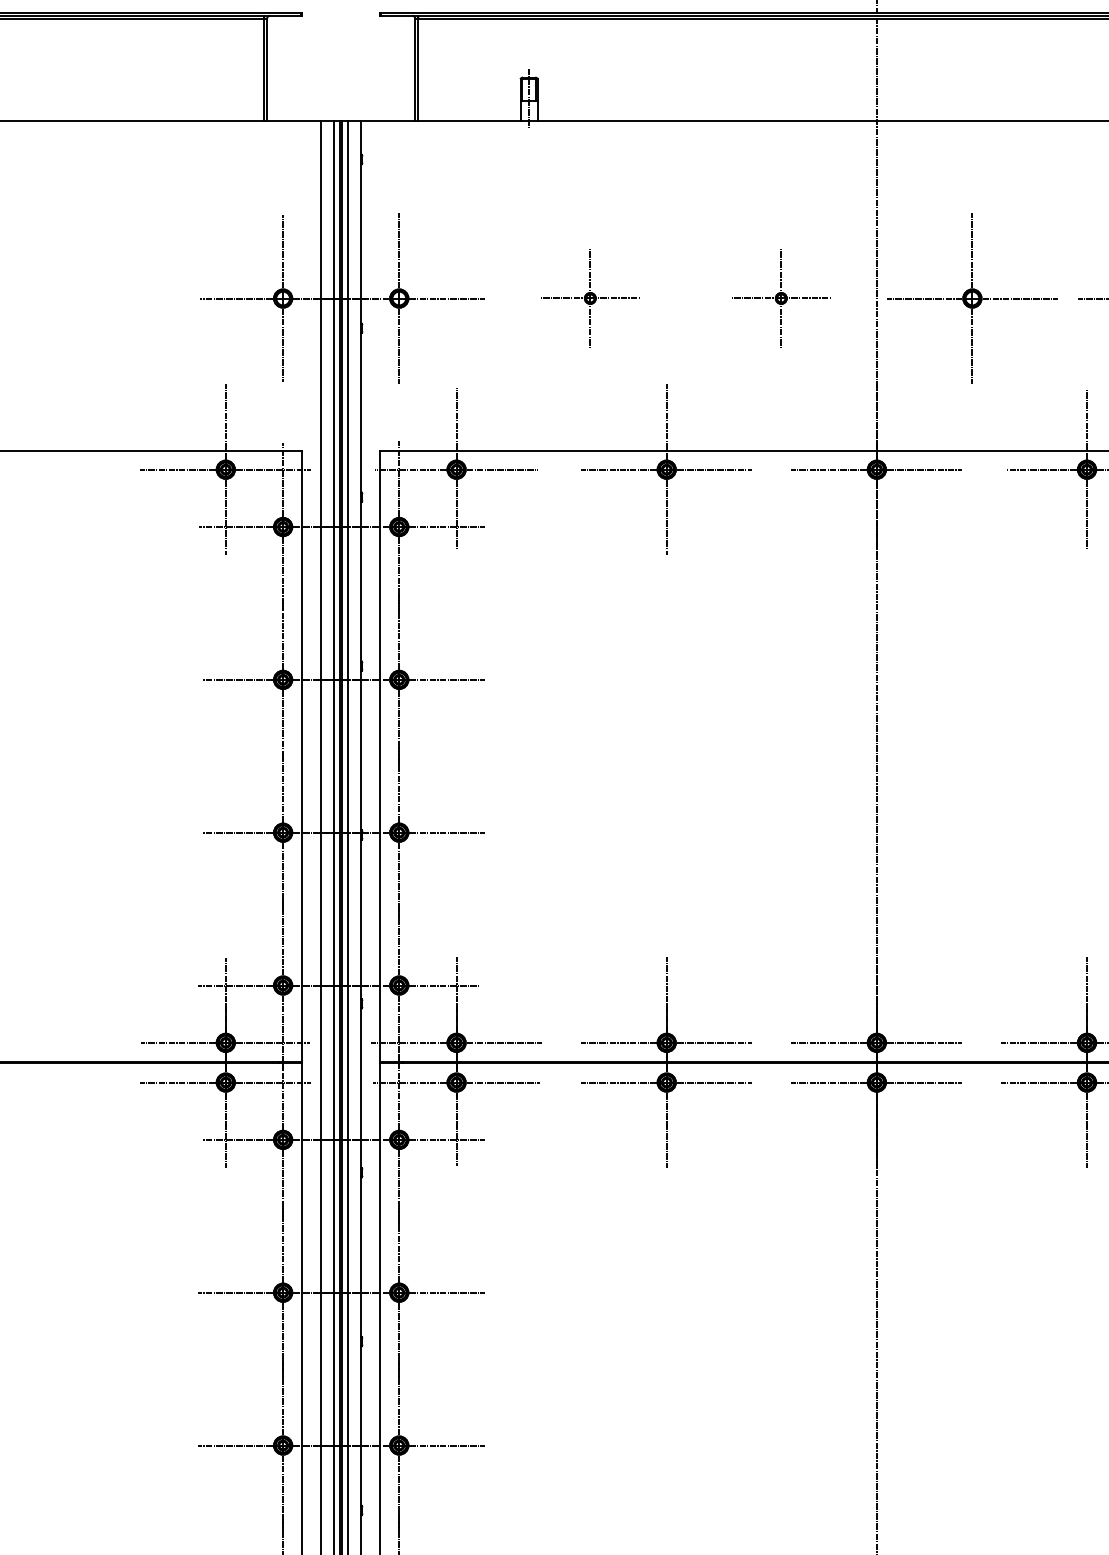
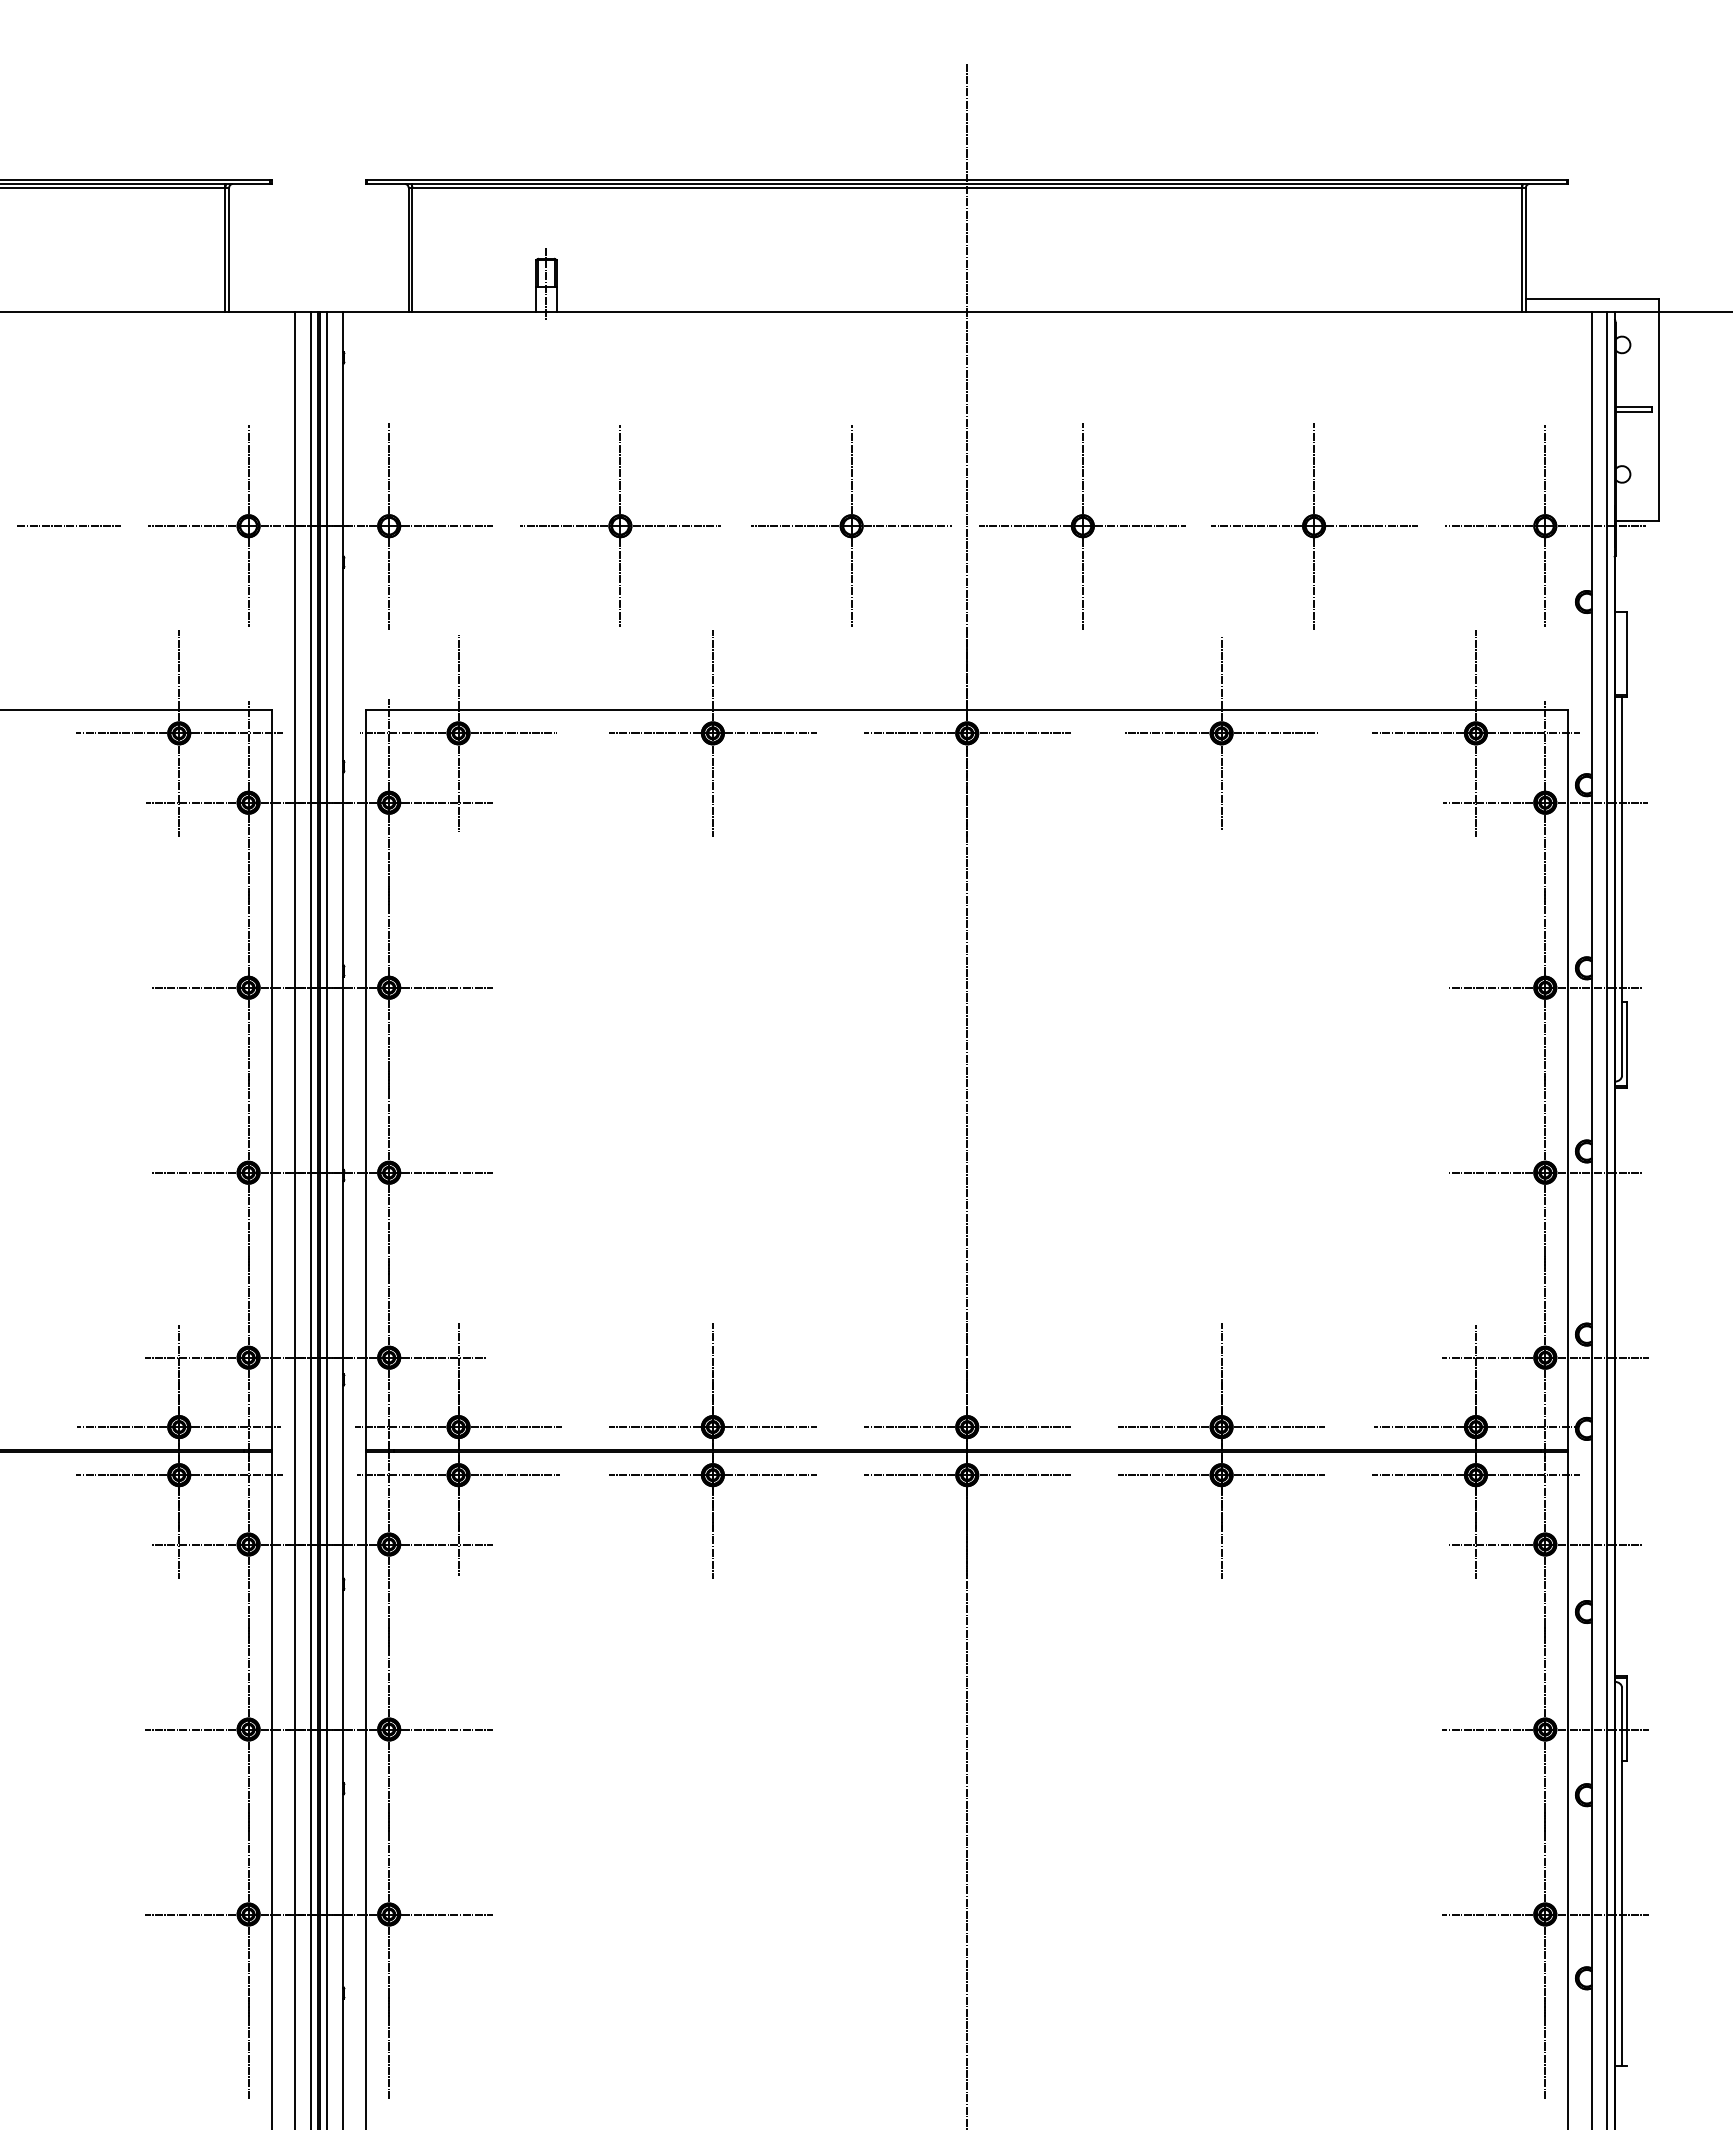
part: (590, 297) -> (620, 525), size x1.67
part: (781, 297) -> (851, 525), size x1.67
line: (134, 298) -> (68, 526), added

